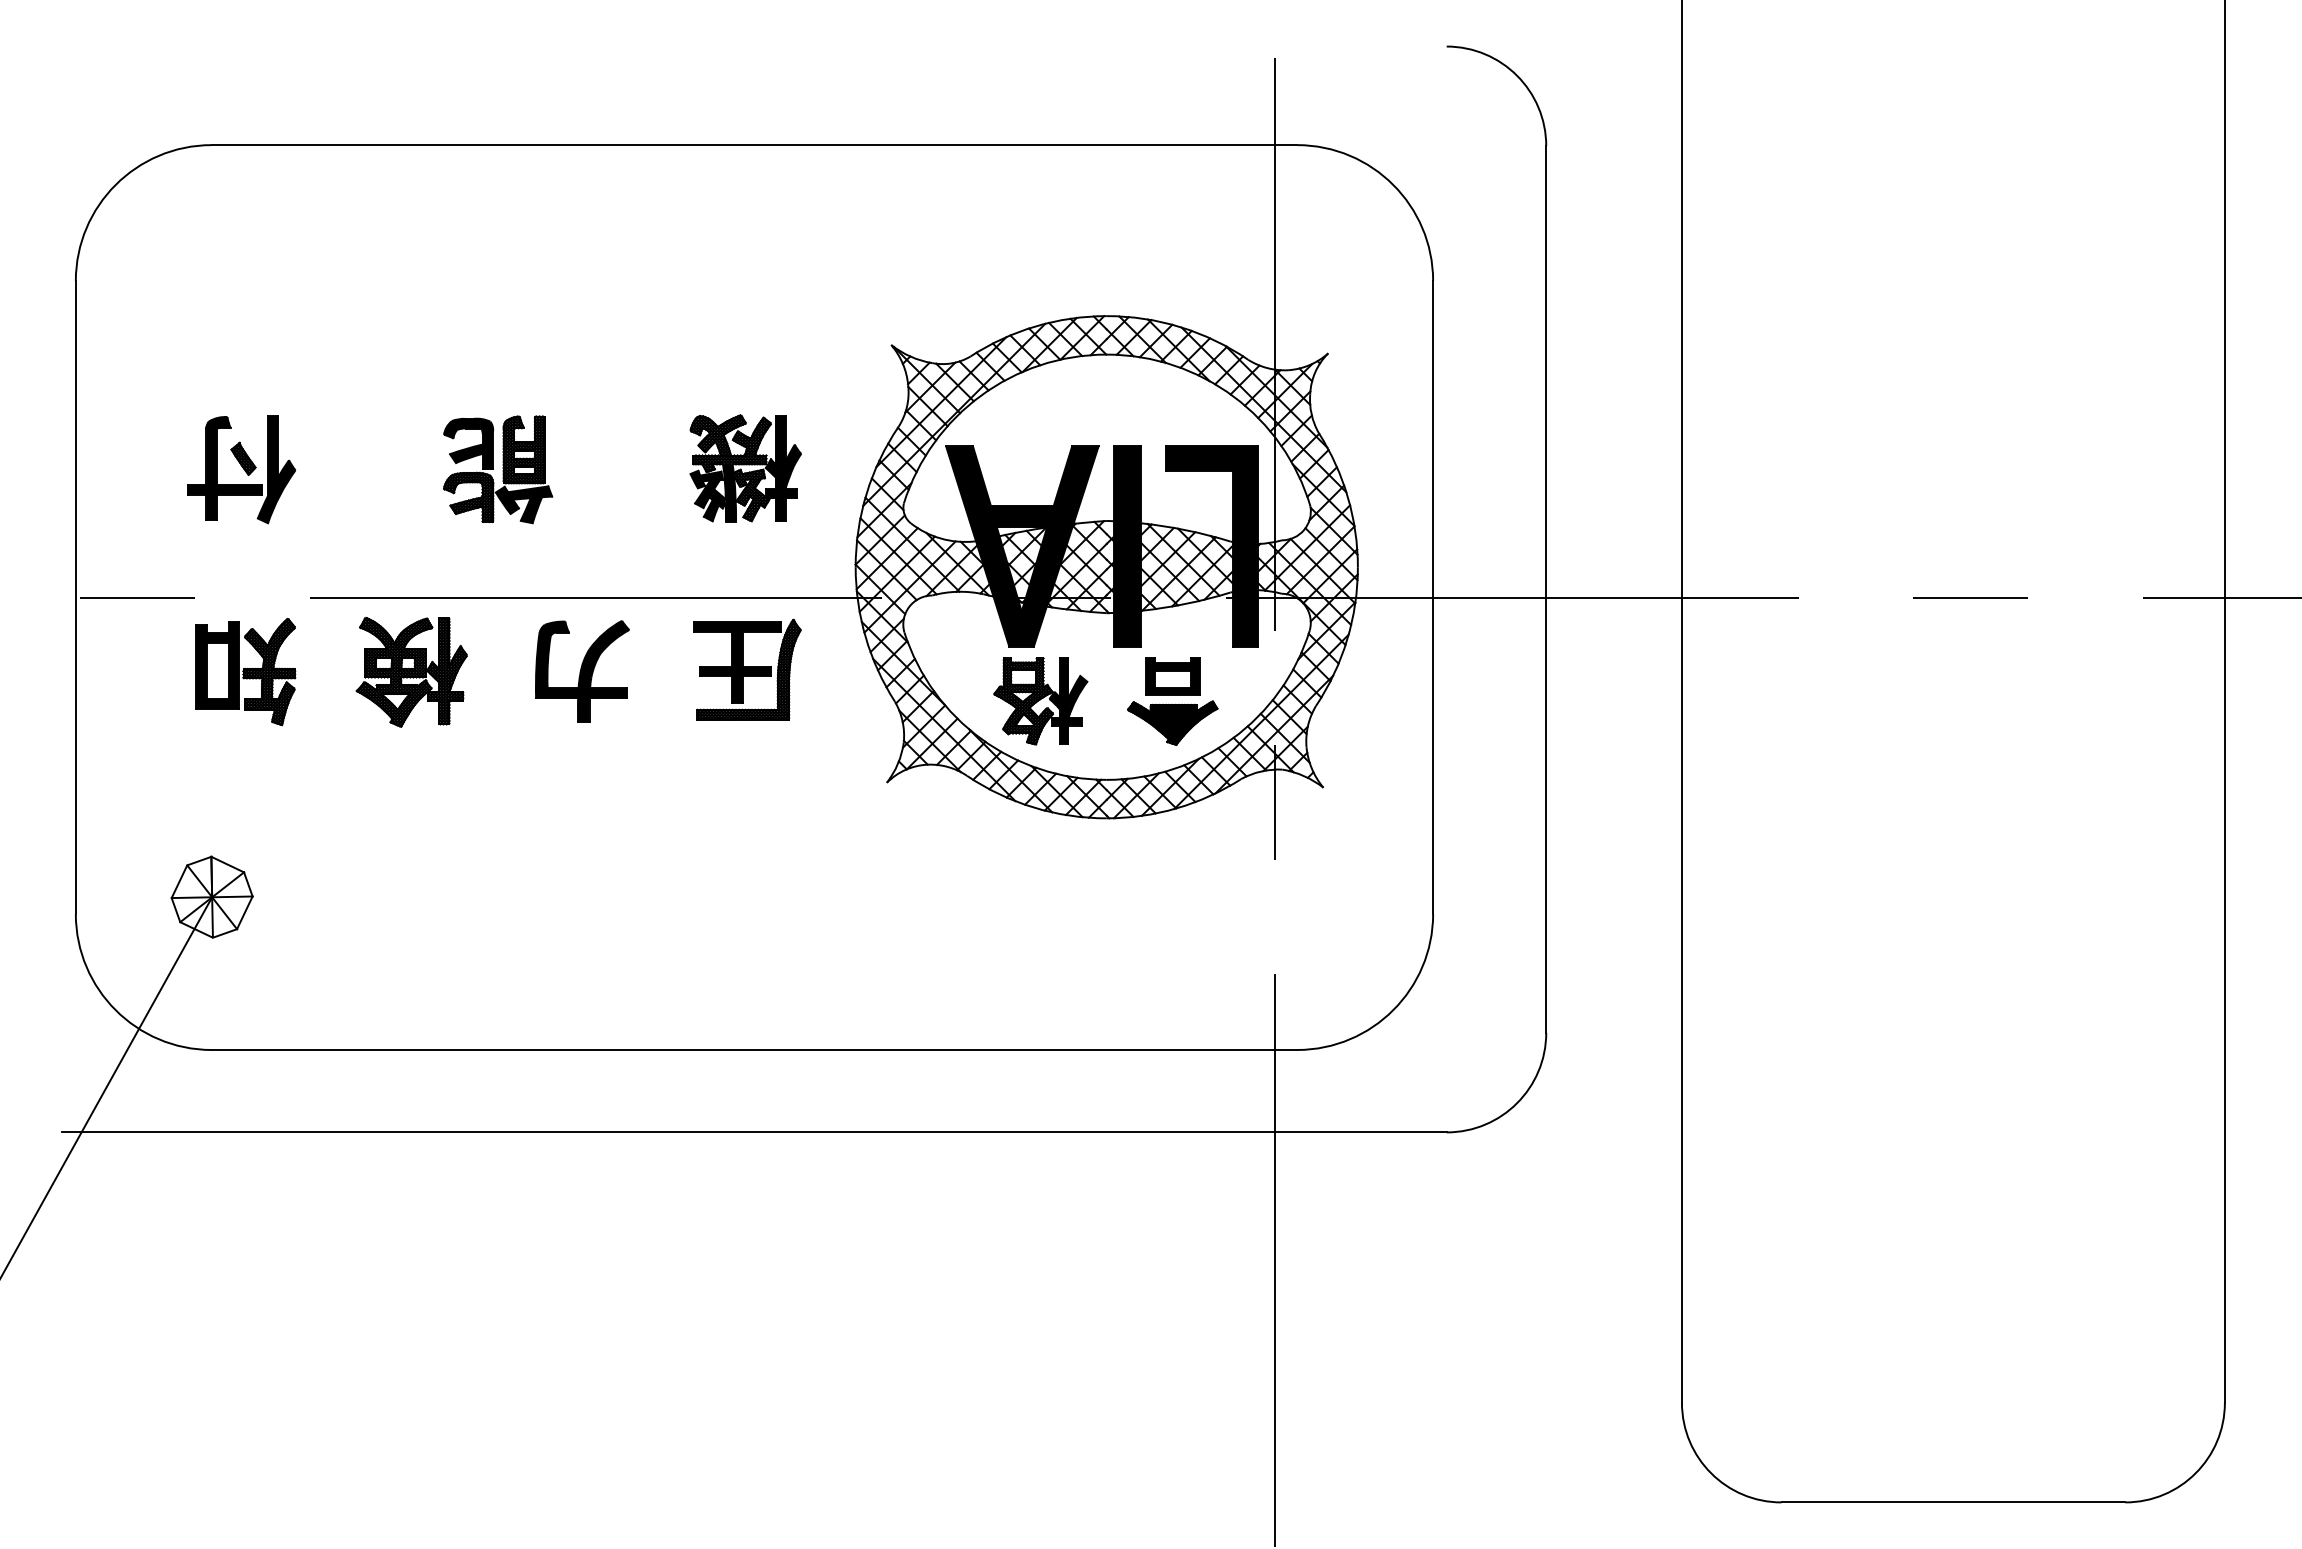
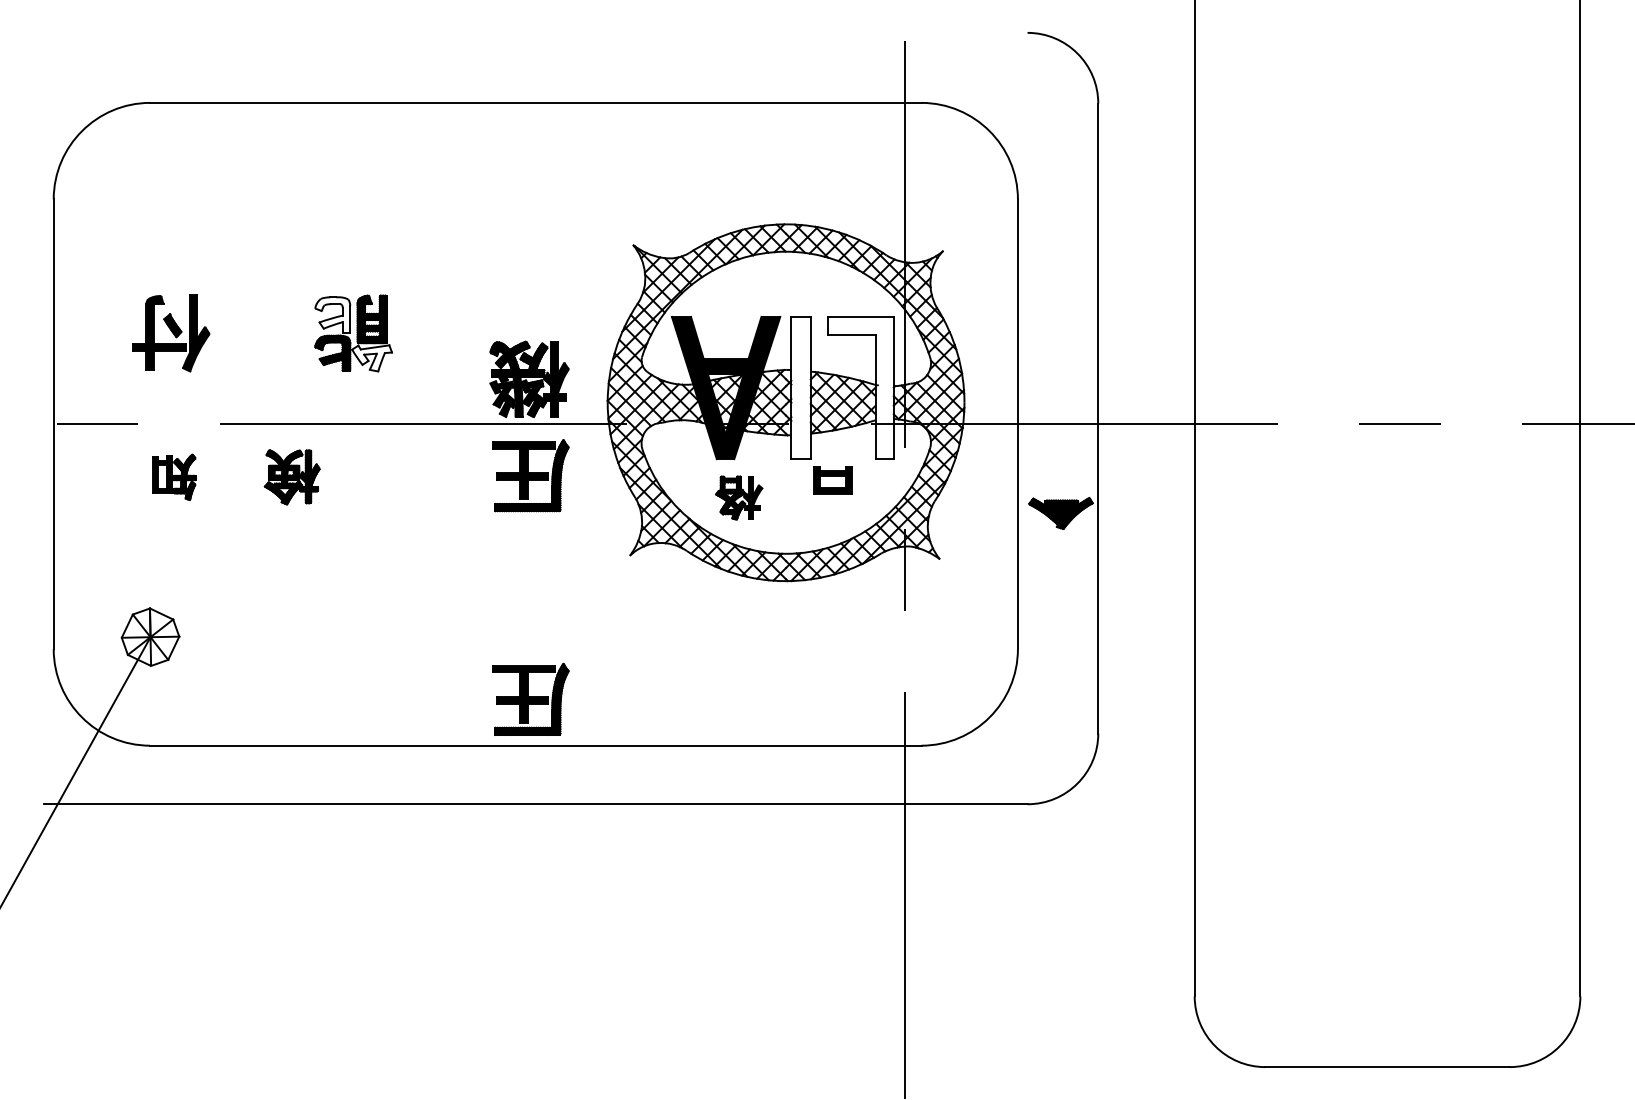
fill: (468, 443) -> (332, 314), removed
part: (745, 468) -> (529, 379), moved
fill: (523, 504) -> (371, 358), removed
fill: (1127, 546) -> (800, 388), removed
fill: (1212, 546) -> (861, 388), removed
part: (411, 671) -> (292, 476), size x0.7
part: (582, 671) -> (413, 476), removed
part: (245, 672) -> (174, 477), size x0.6
part: (1040, 701) -> (739, 498), size x0.7
part: (1172, 722) -> (1060, 513), moved
part: (747, 984) -> (530, 699), added

